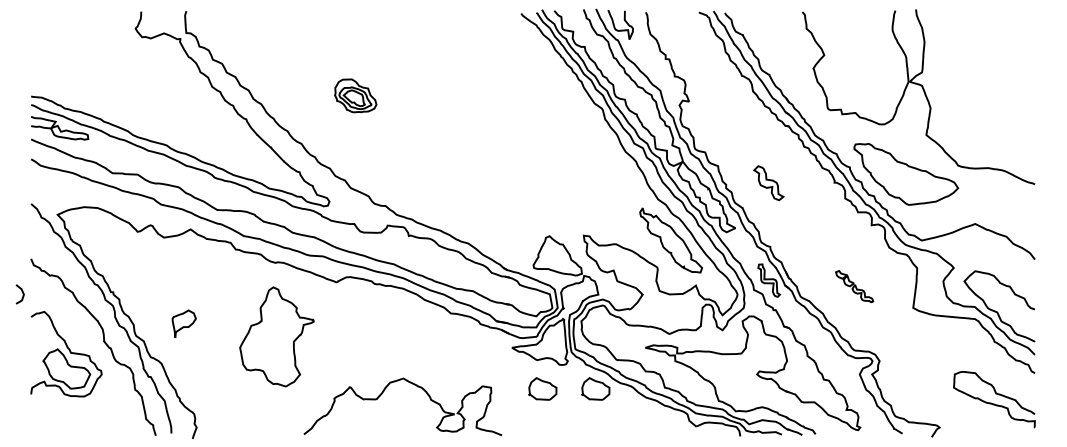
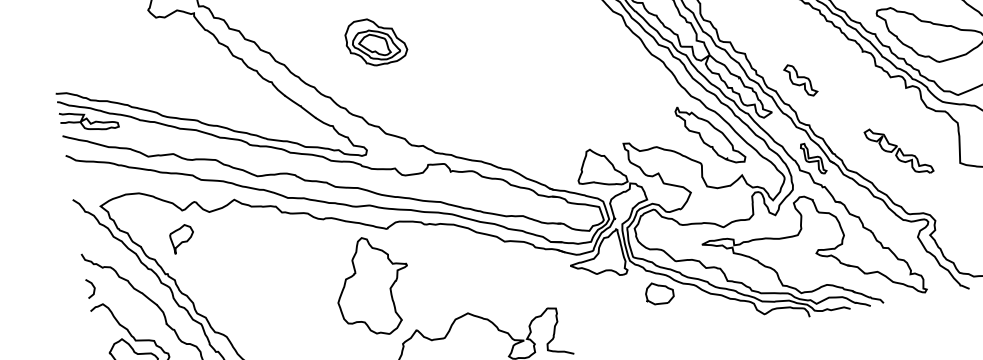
part: (355, 95) -> (375, 41), size x1.43
part: (768, 183) -> (800, 80), moved
part: (854, 286) -> (898, 151), size x1.67
line: (22, 294) -> (93, 288), moved
part: (183, 323) -> (181, 238), moved
part: (276, 336) -> (372, 286), moved
part: (542, 388) -> (606, 301), removed

